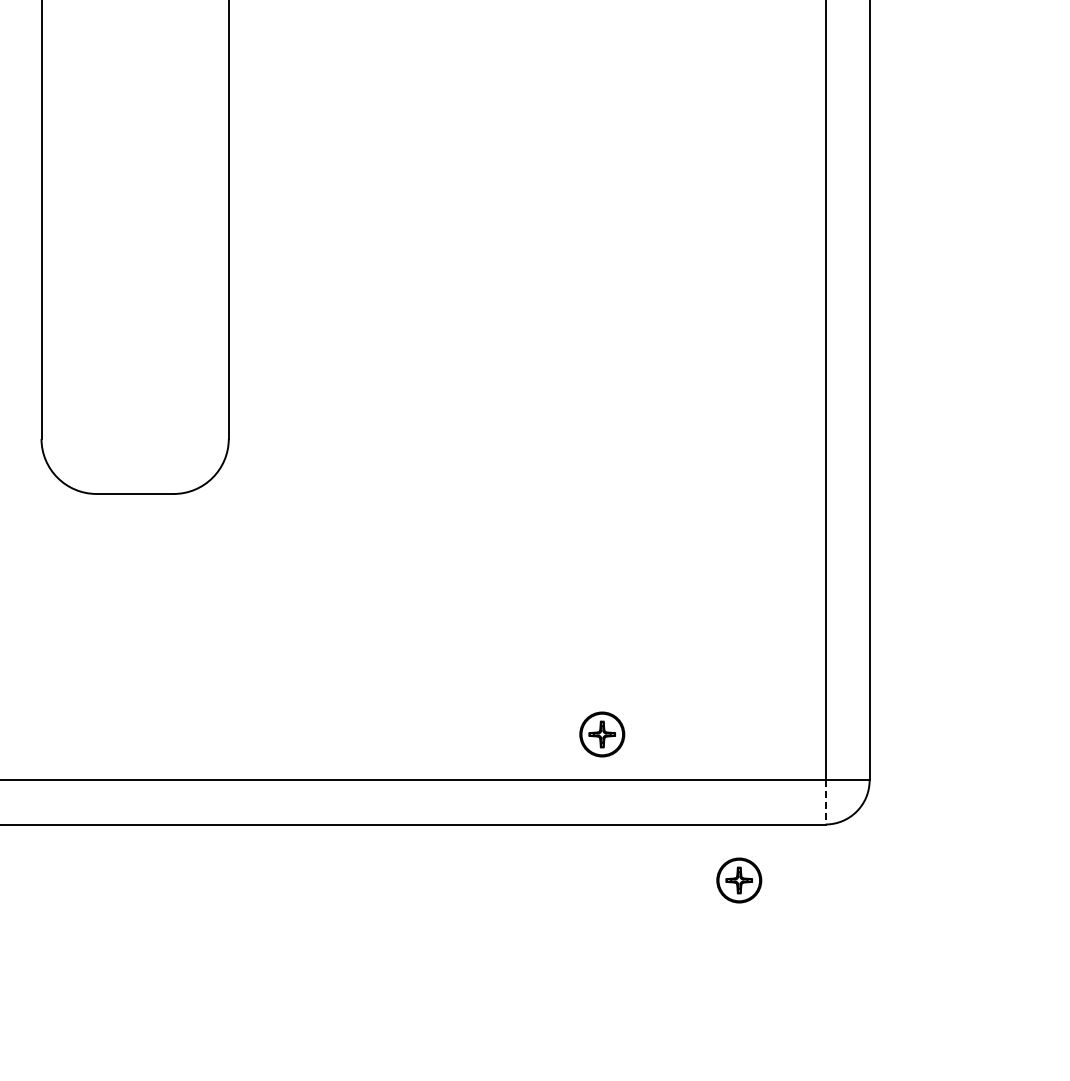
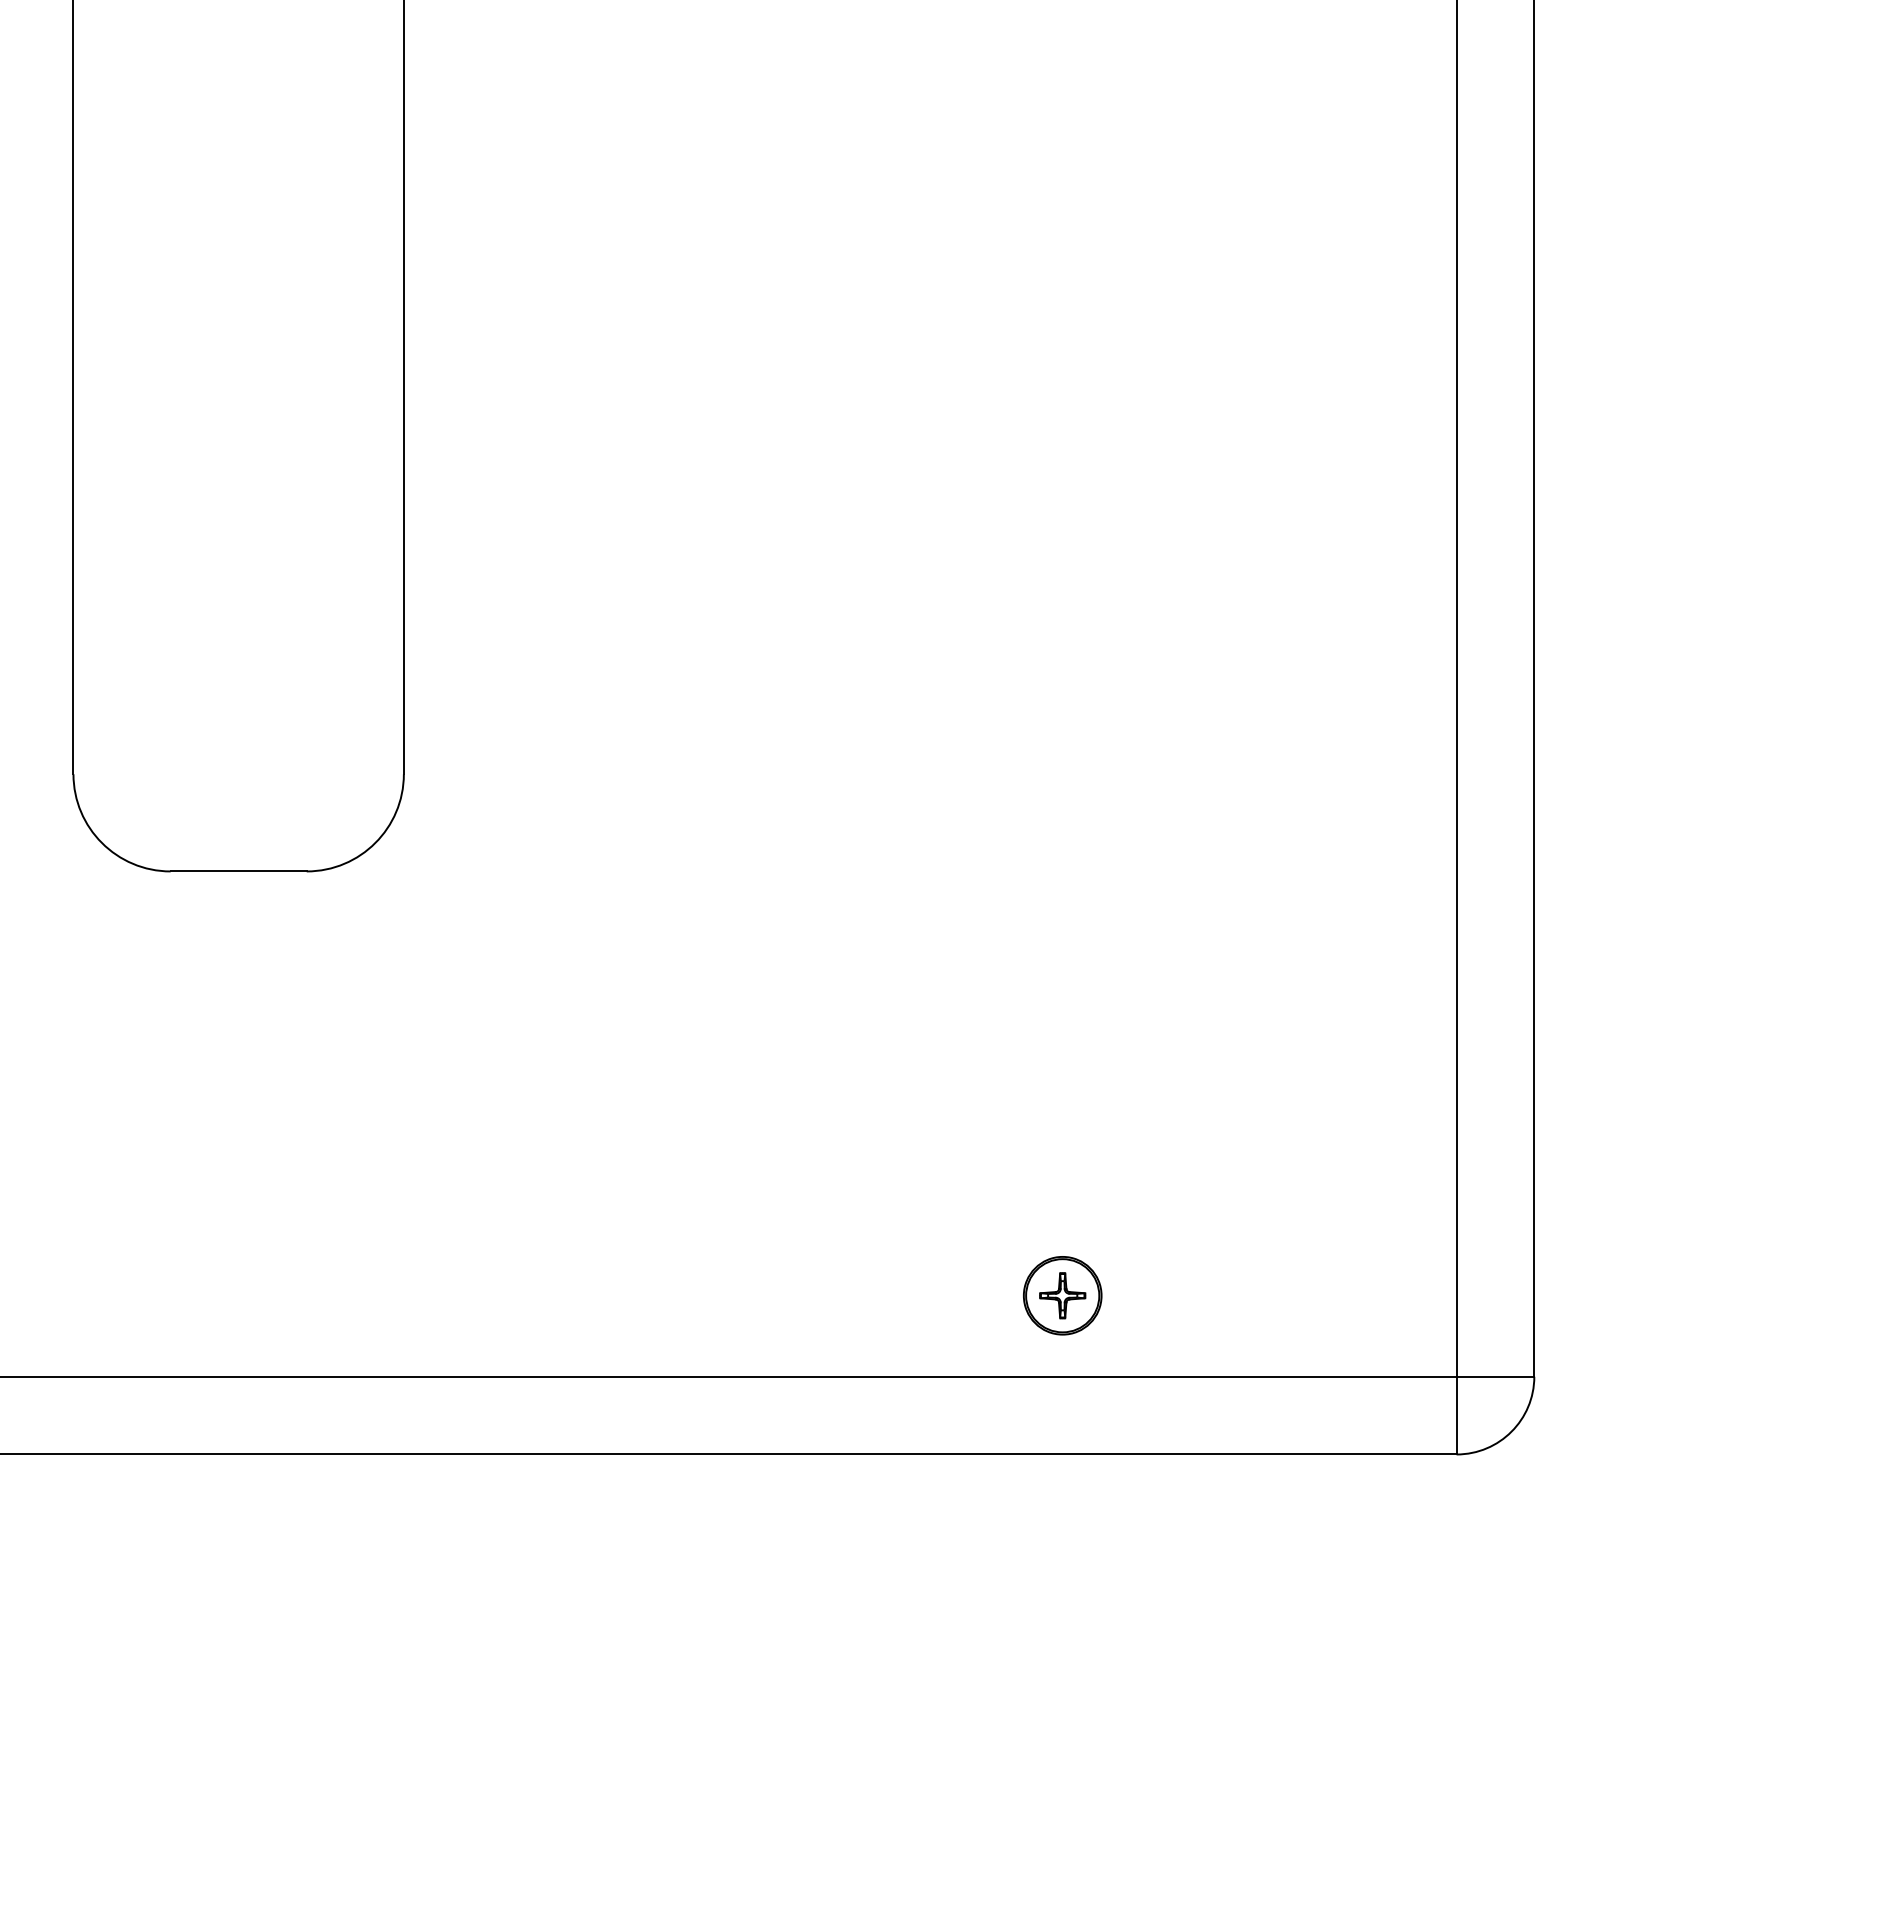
line: (825, 802) -> (1456, 1415), dashed -> solid
part: (739, 880) -> (1304, 1553), removed

